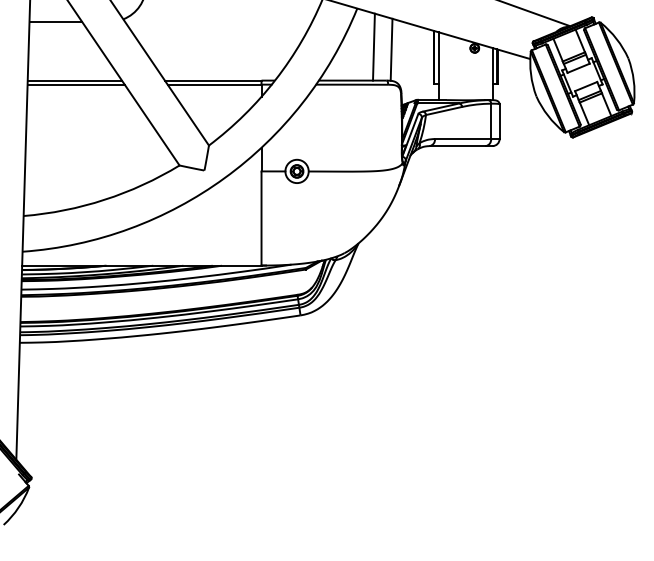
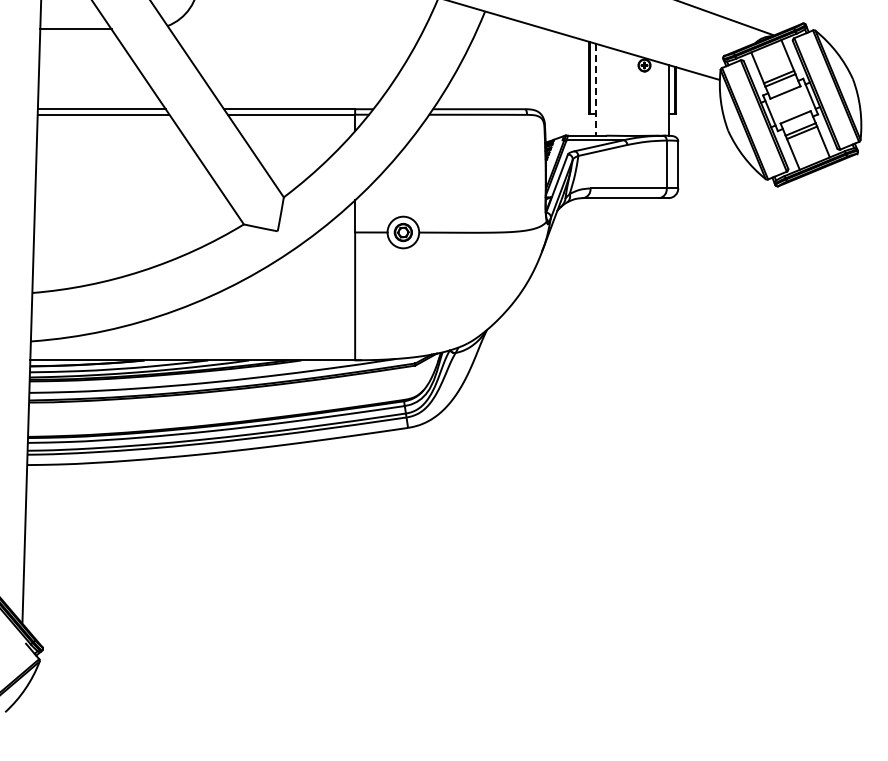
line: (373, 46) -> (507, 63), removed
line: (391, 49) -> (531, 67), removed
line: (439, 66) -> (596, 89), solid -> dashed

